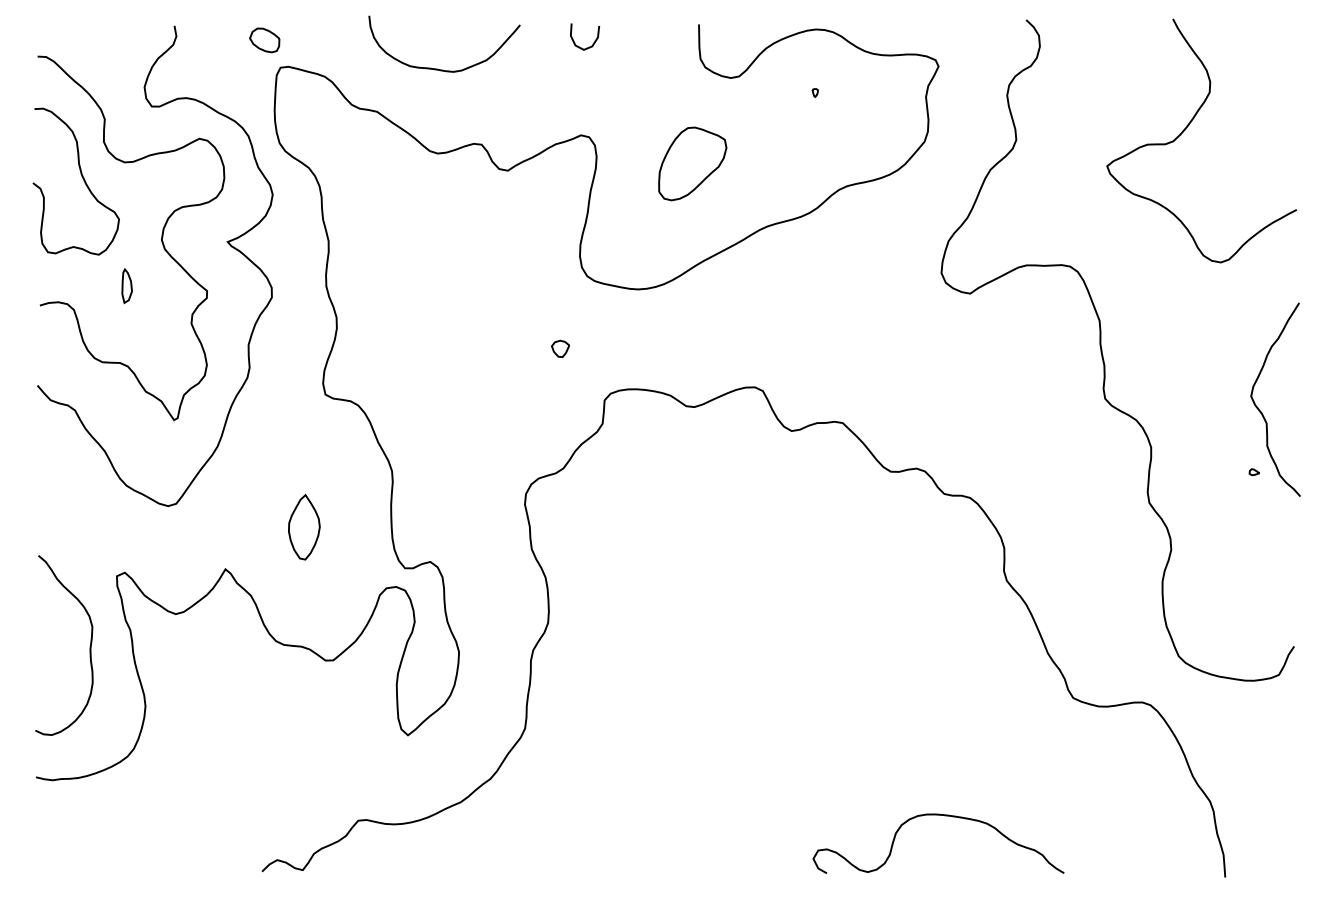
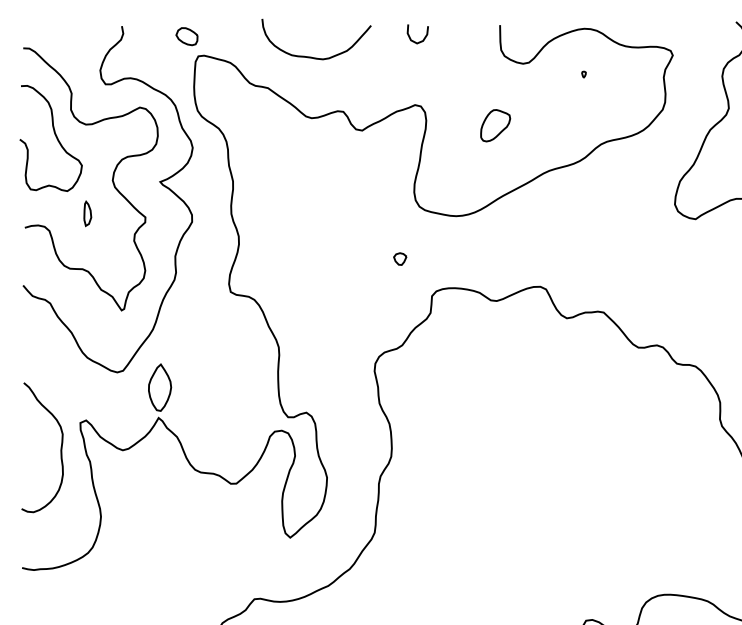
part: (692, 163) -> (495, 125), size x0.6
part: (304, 527) -> (160, 387), moved
curve: (89, 646) -> (60, 448), moved

